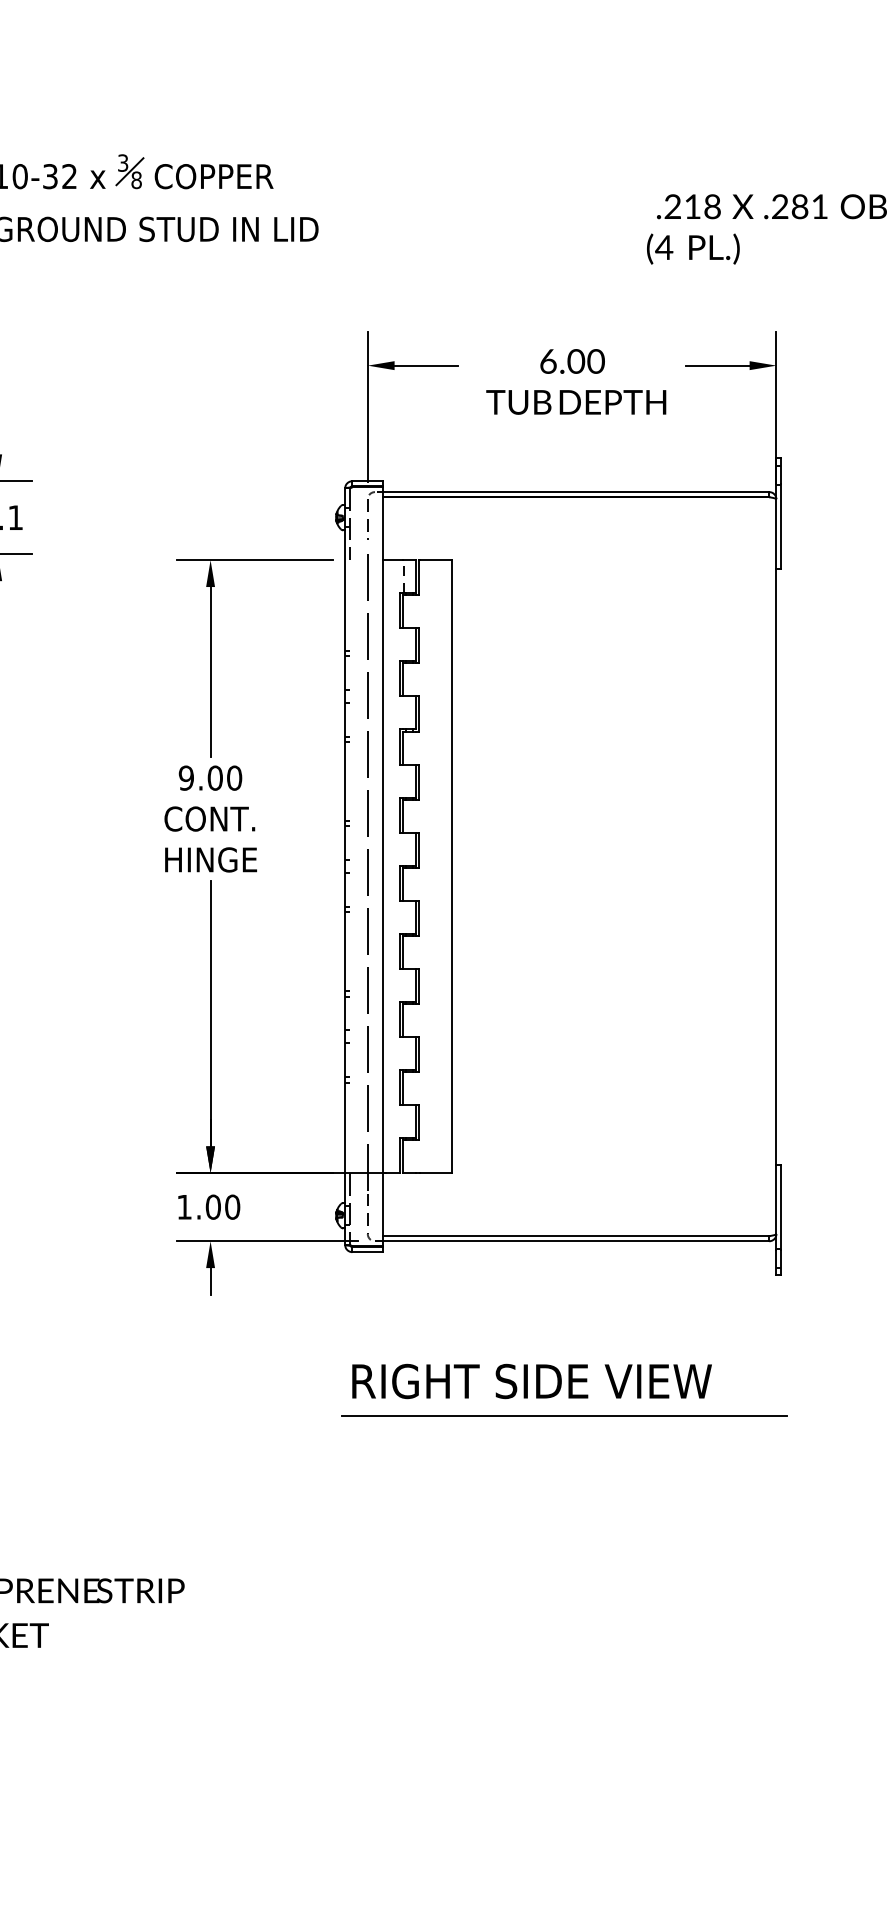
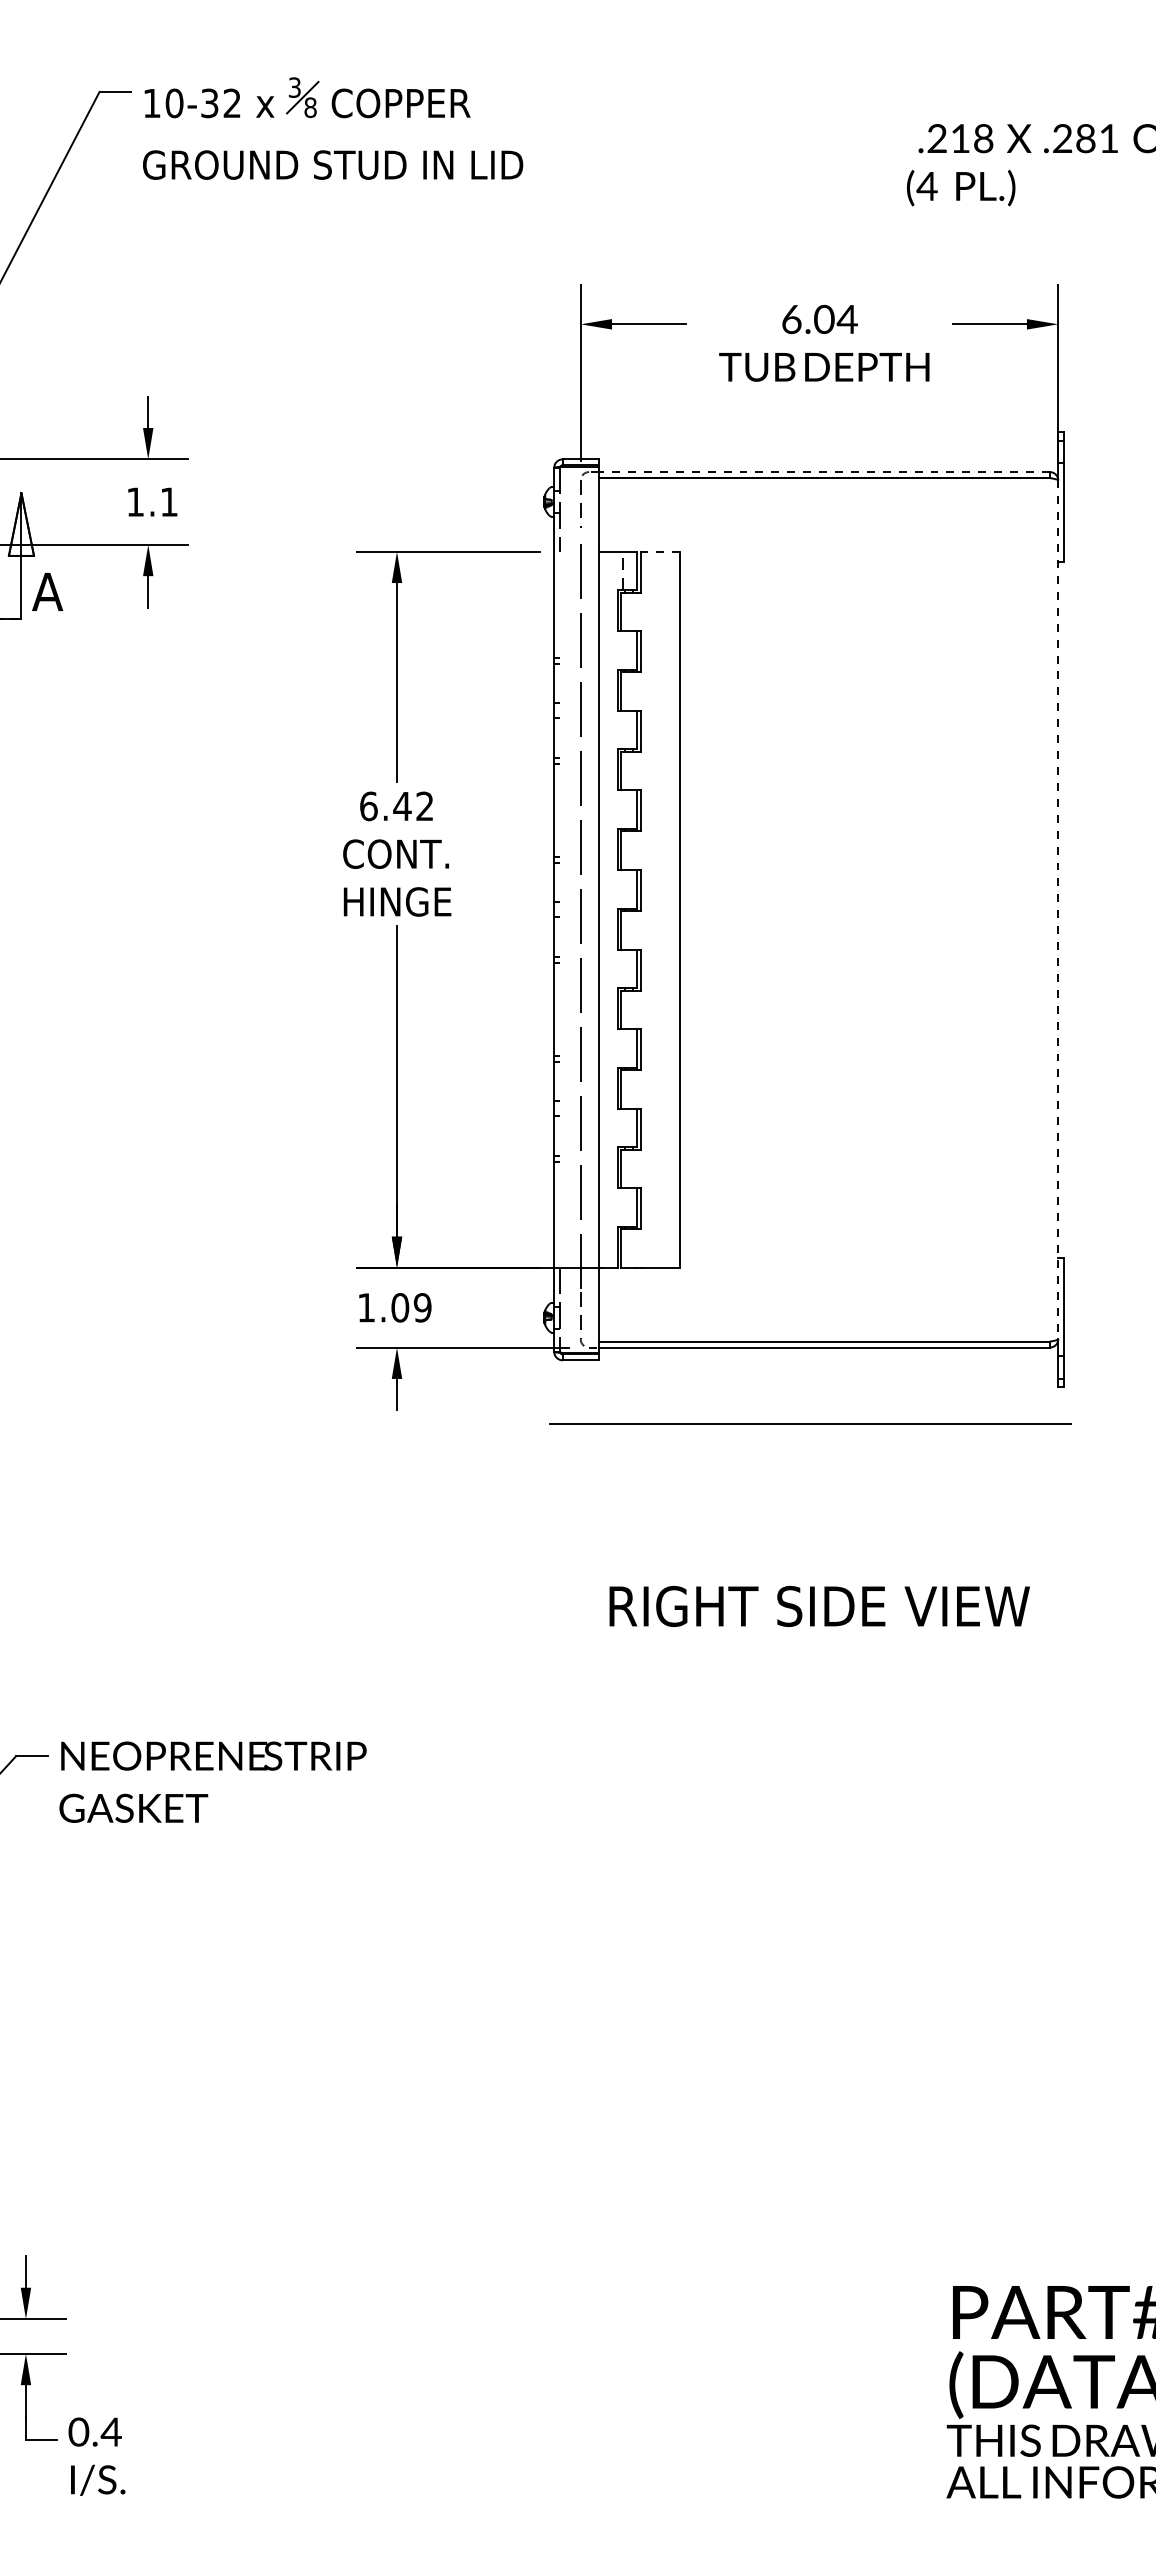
text: (595, 360) -> (846, 318), 6.00 -> 6.04
line: (576, 492) -> (824, 472), solid -> dashed
line: (436, 560) -> (660, 551), solid -> dashed
text: (210, 778) -> (396, 806), 9.00 -> 6.42
line: (776, 867) -> (1058, 910), solid -> dashed
text: (232, 1206) -> (422, 1307), 1.00 -> 1.09
text: (531, 1380) -> (819, 1605), moved
line: (564, 1414) -> (810, 1423), moved

